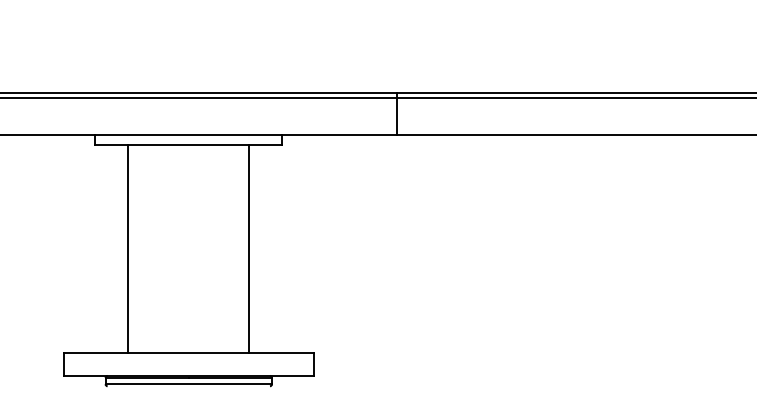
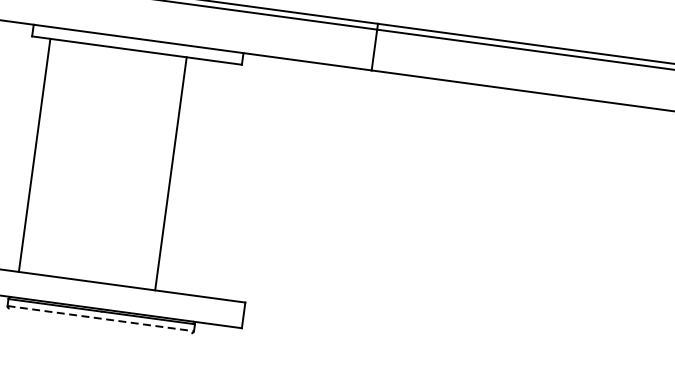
line: (128, 248) -> (34, 154), moved
line: (249, 248) -> (171, 173), moved
line: (189, 384) -> (101, 319), solid -> dashed

